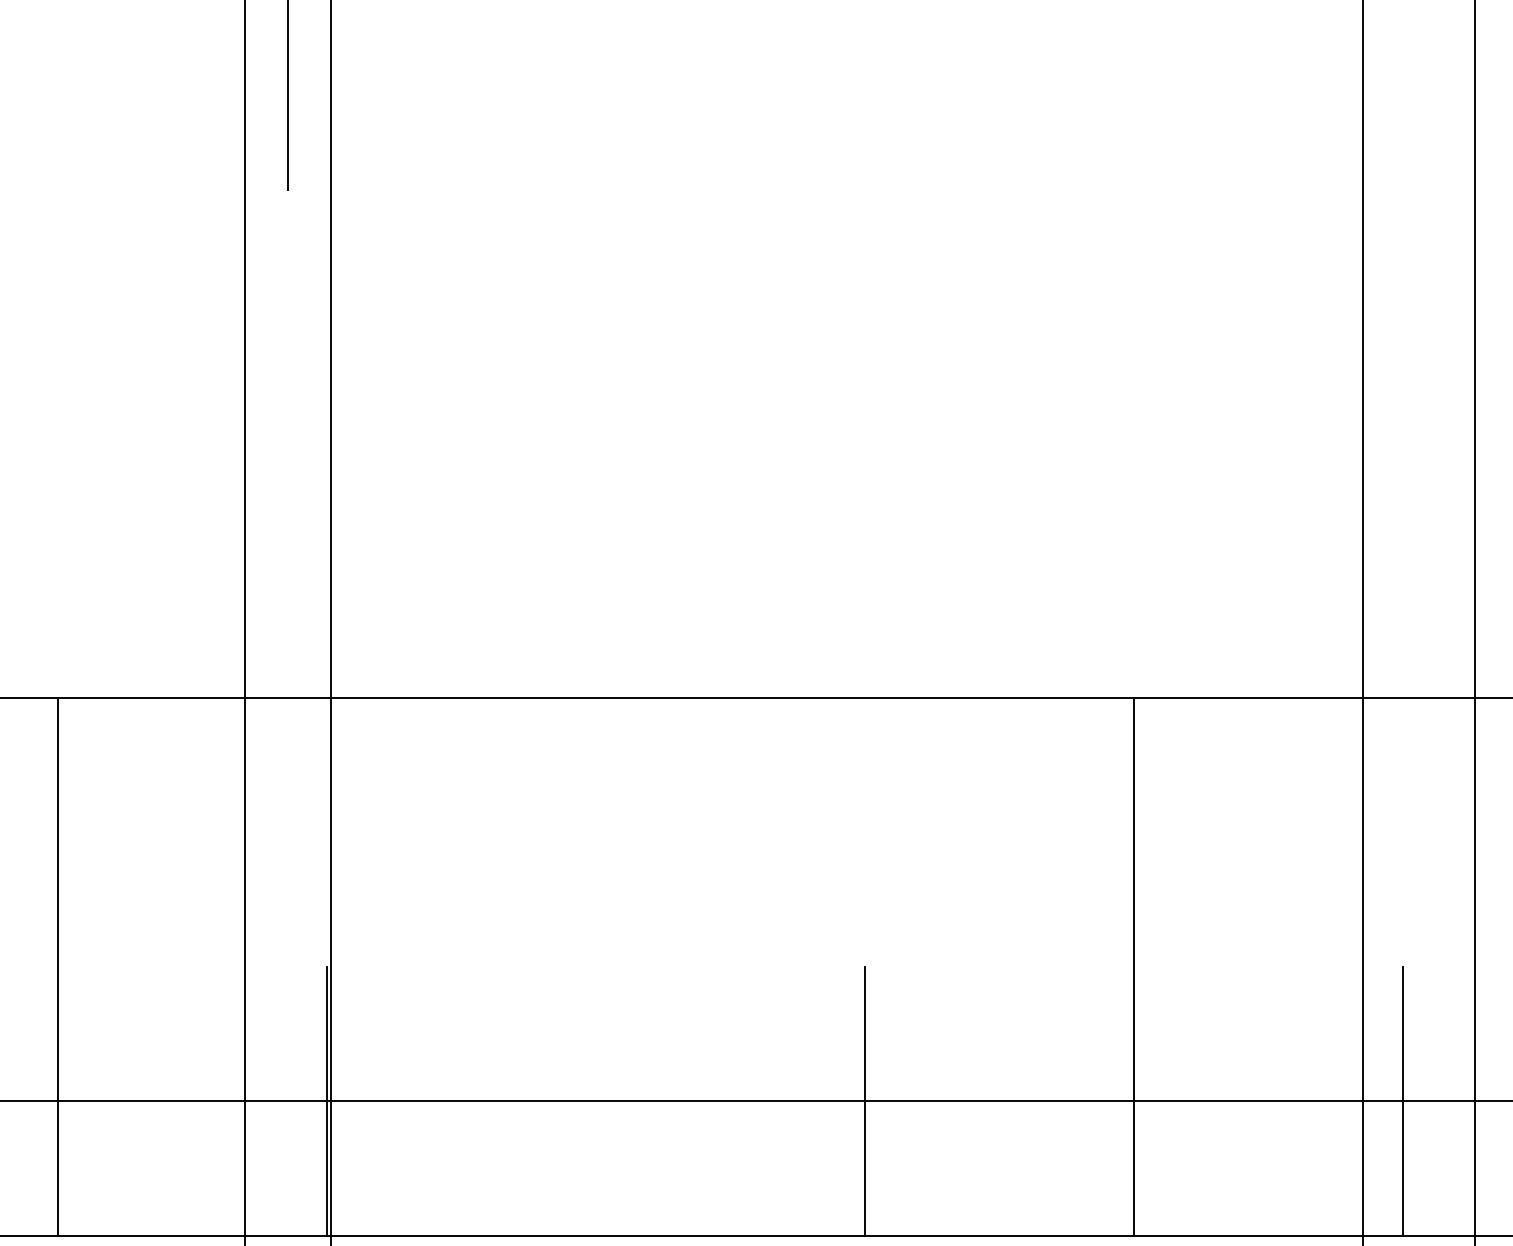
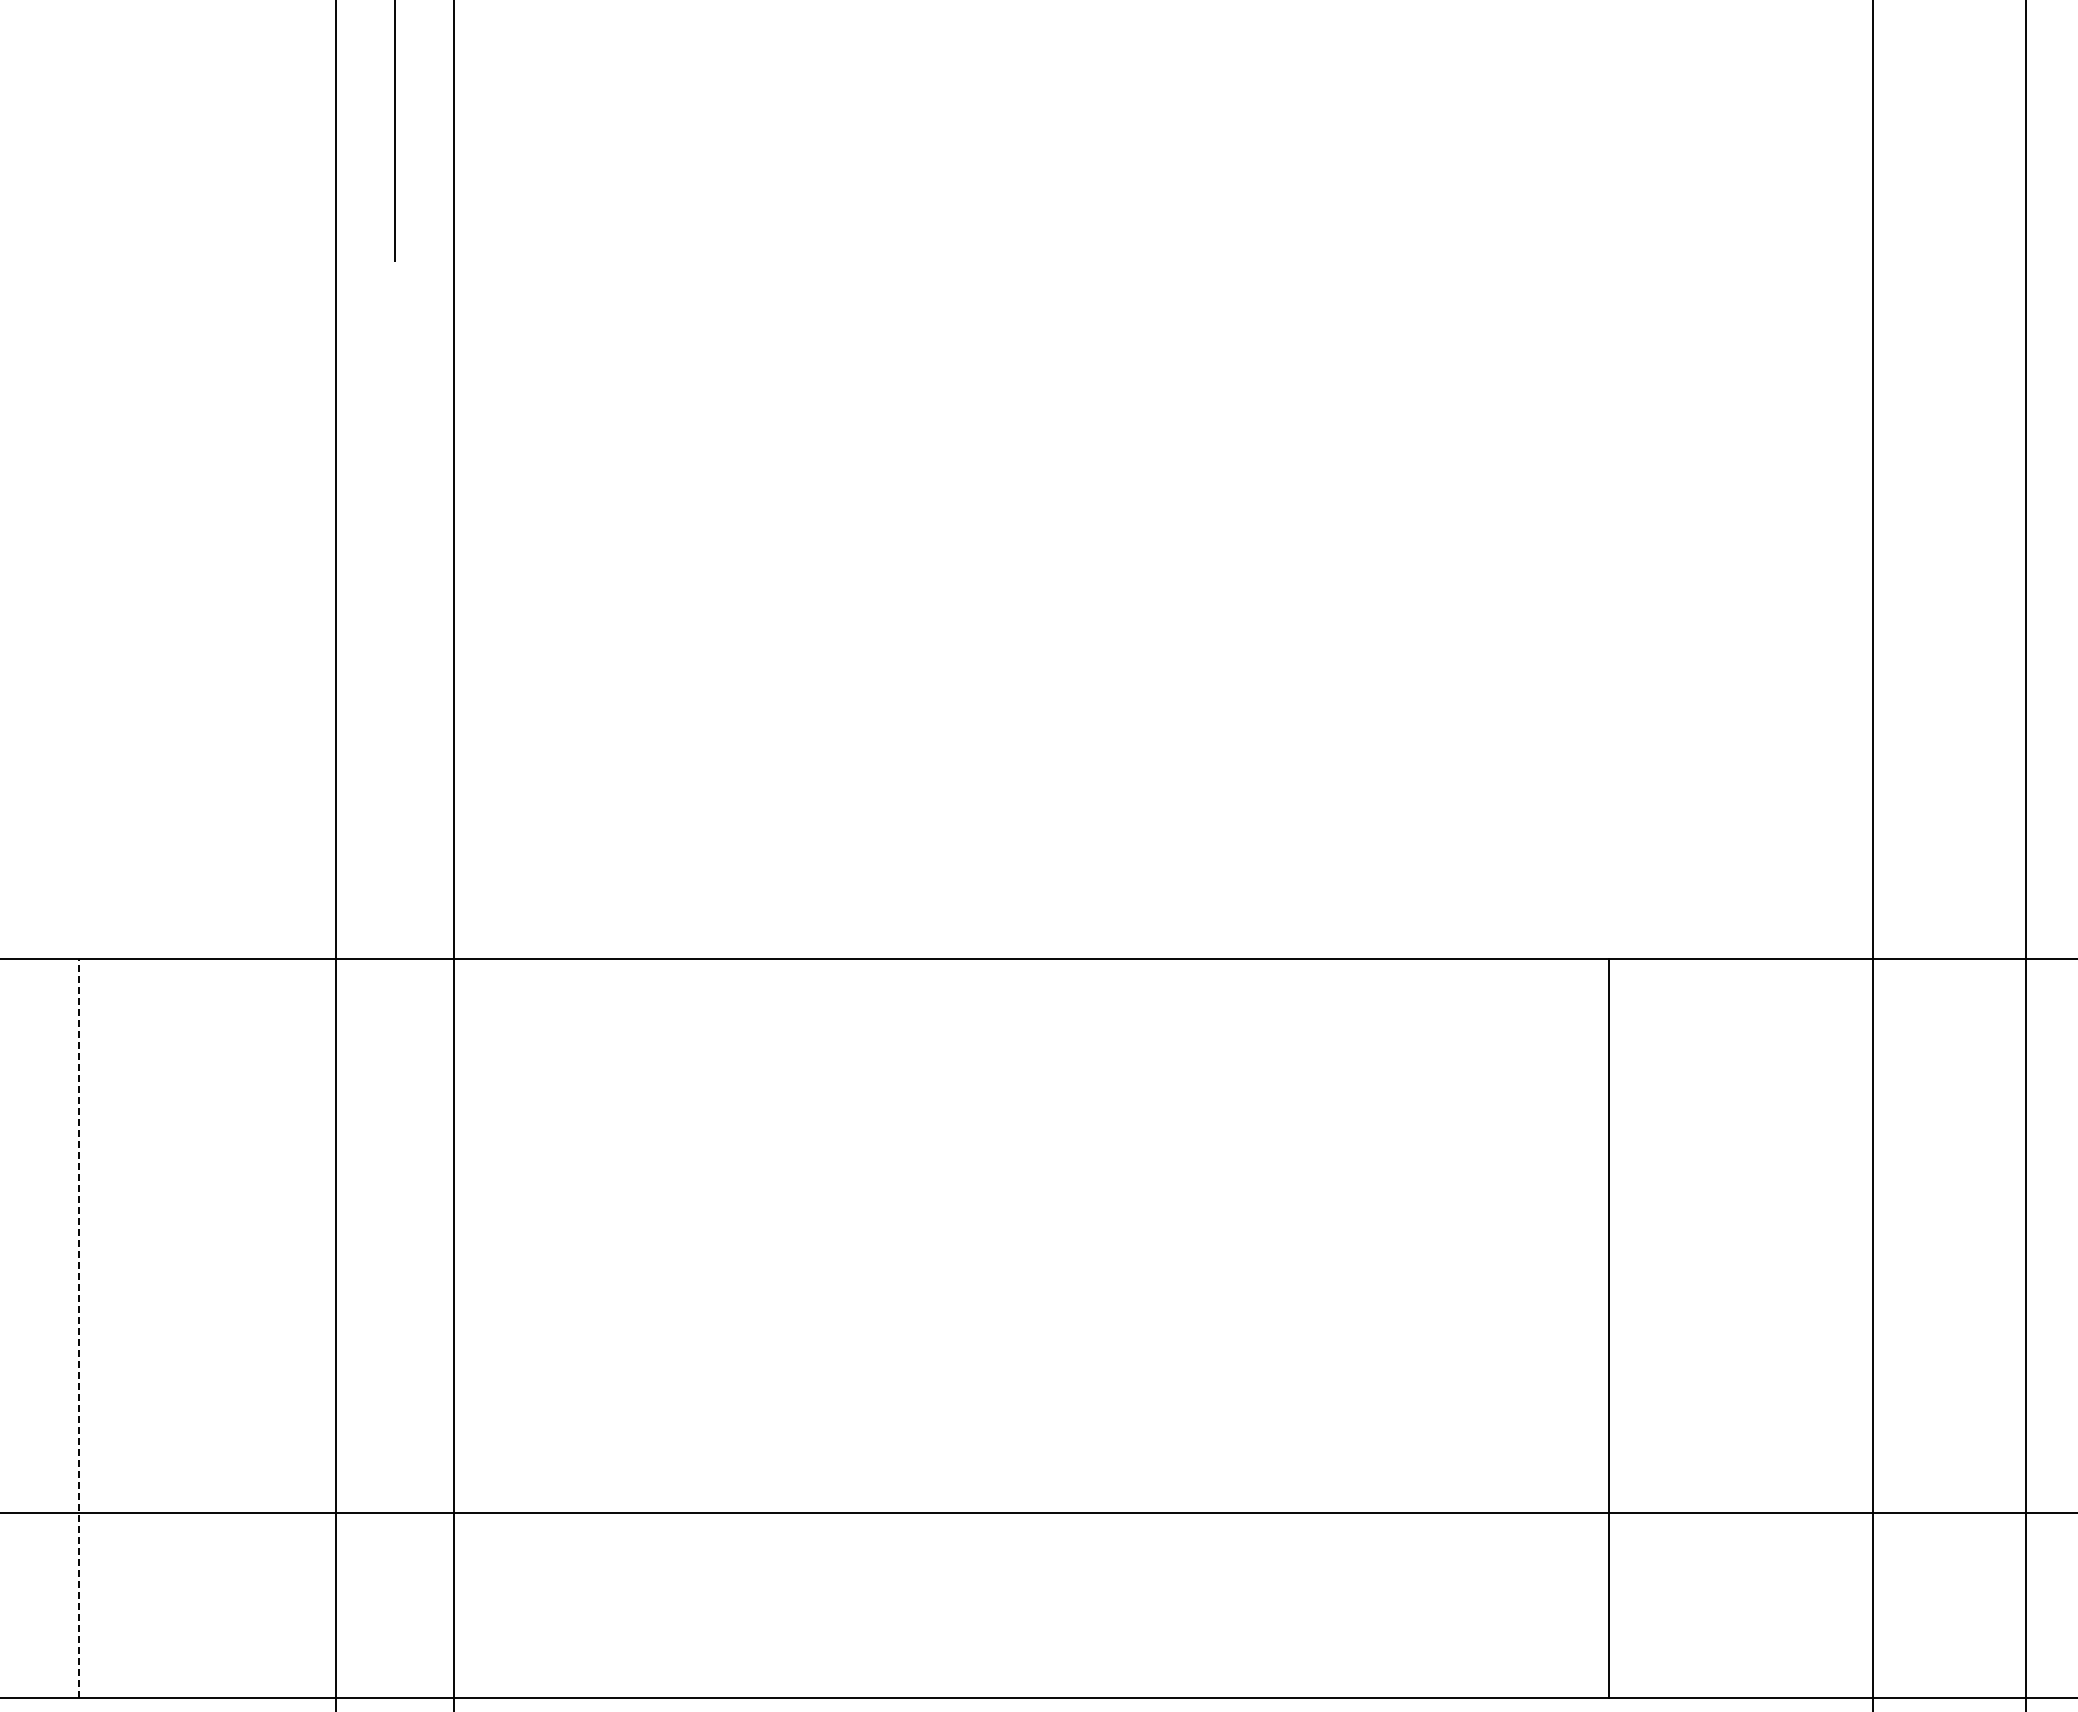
line: (57, 966) -> (78, 1328), solid -> dashed
line: (1133, 966) -> (1609, 1327), moved
line: (326, 1100) -> (448, 1512), removed
line: (864, 1100) -> (1187, 1512), removed
line: (1402, 1100) -> (1926, 1512), removed

